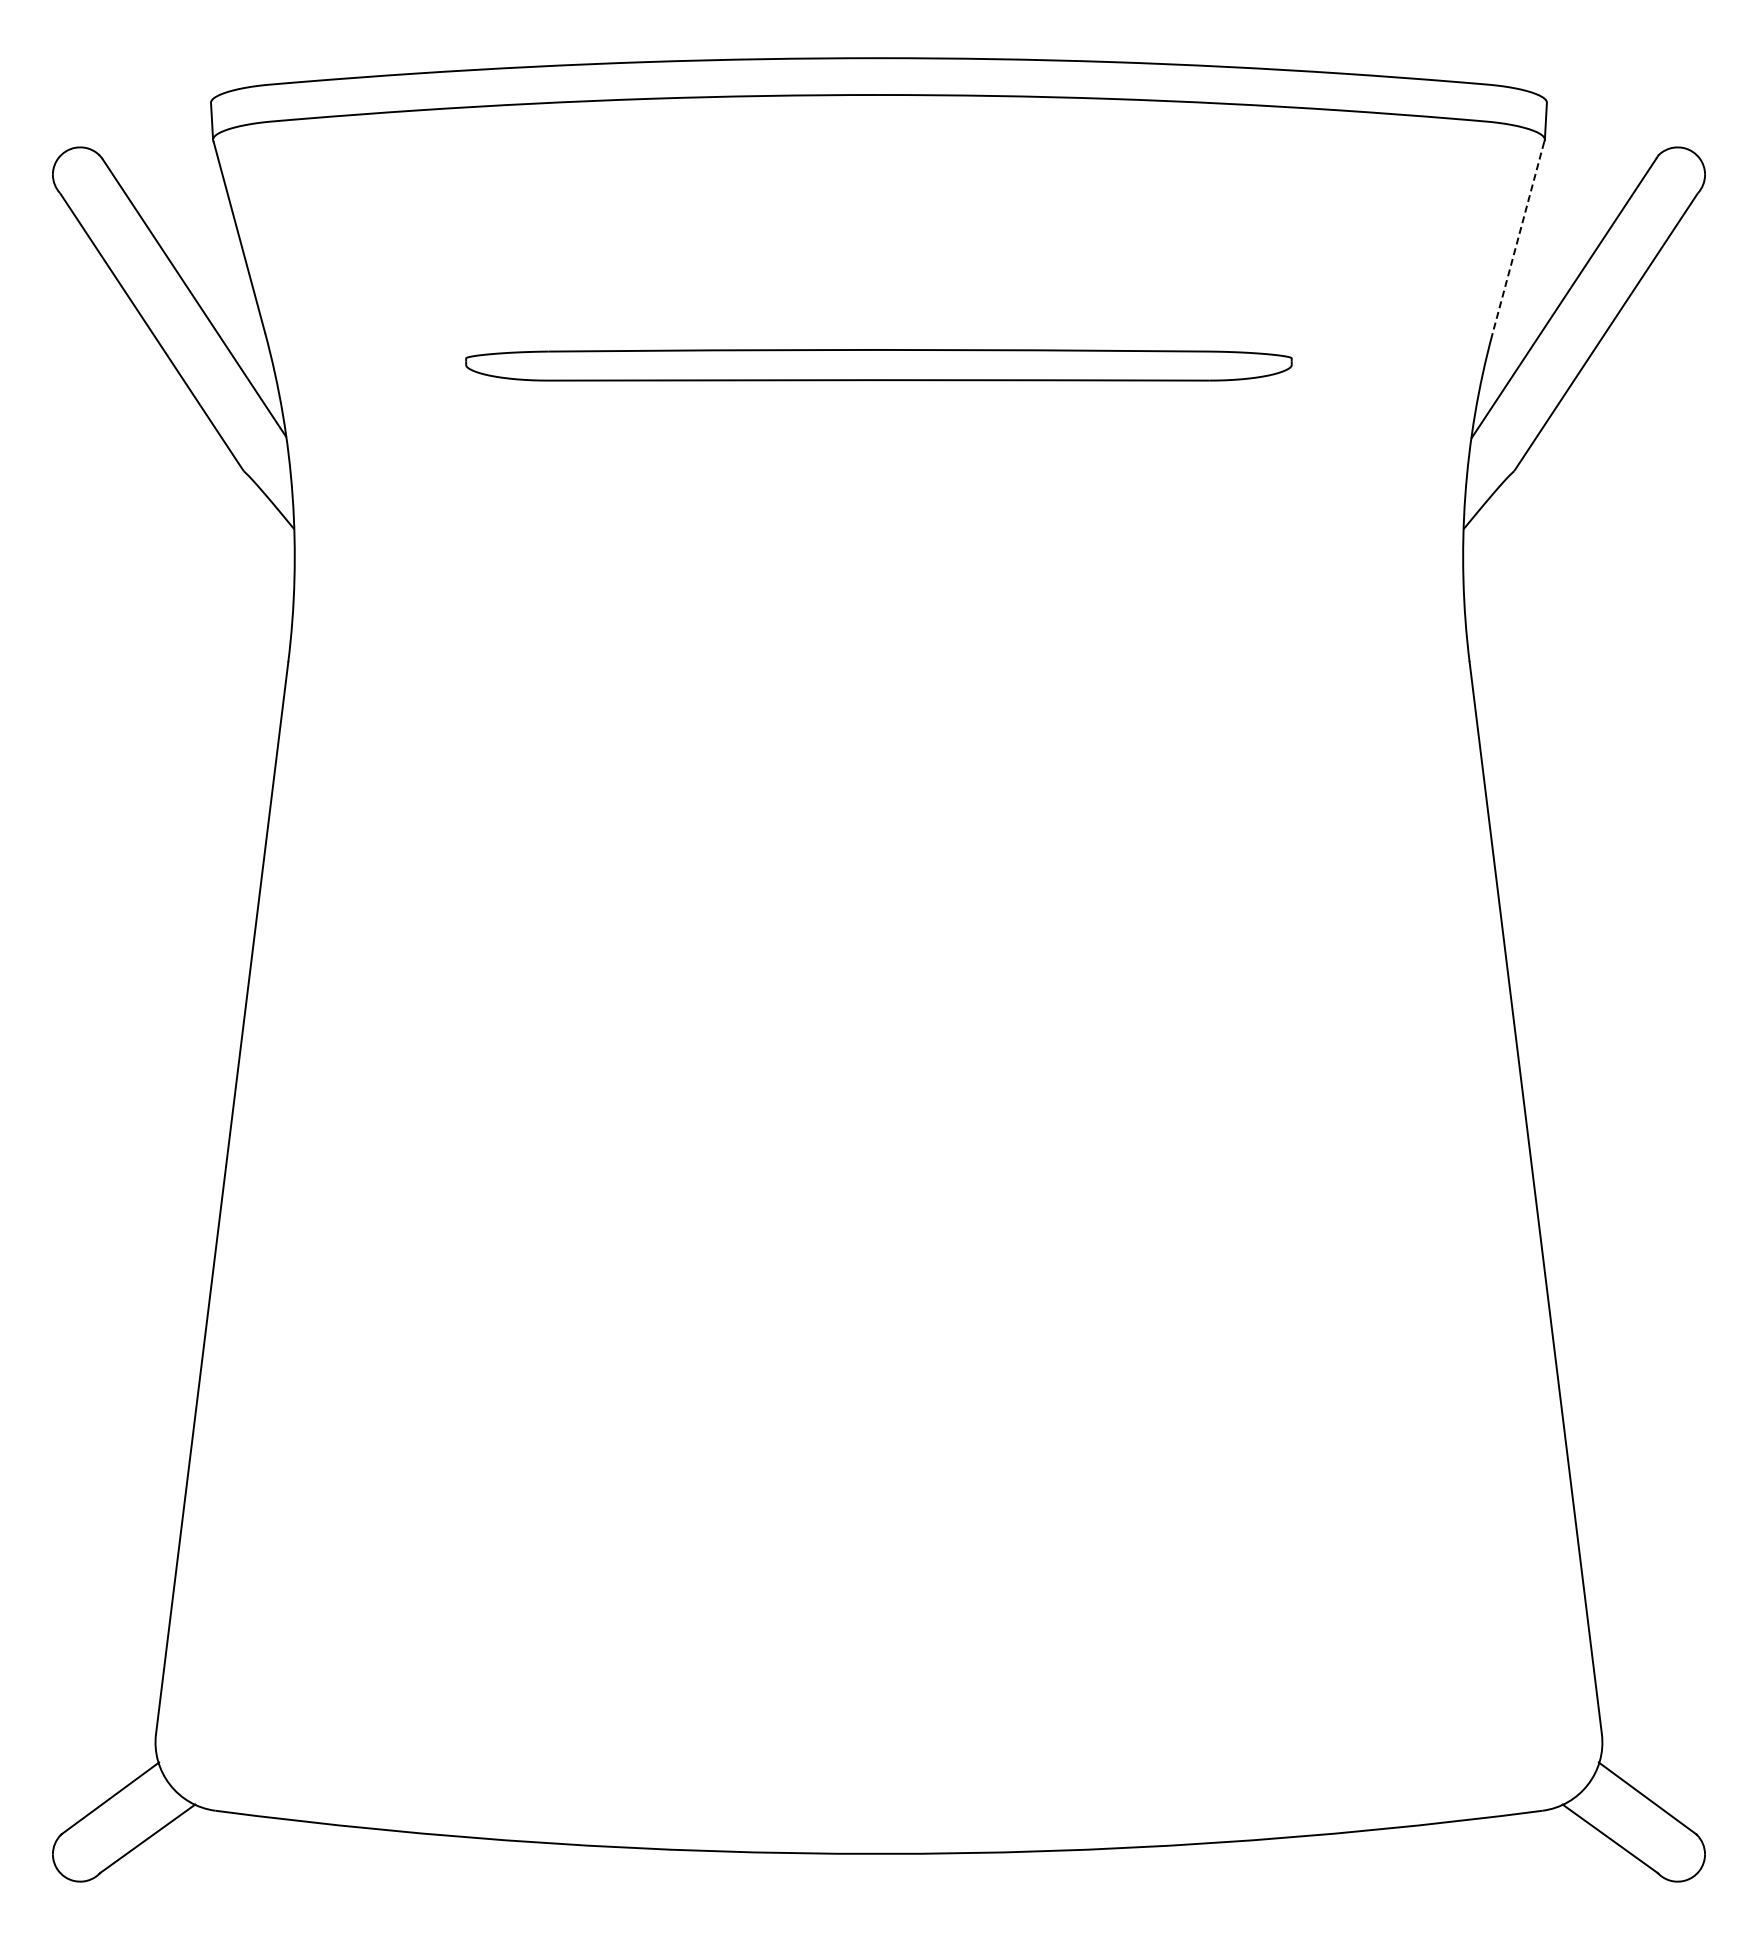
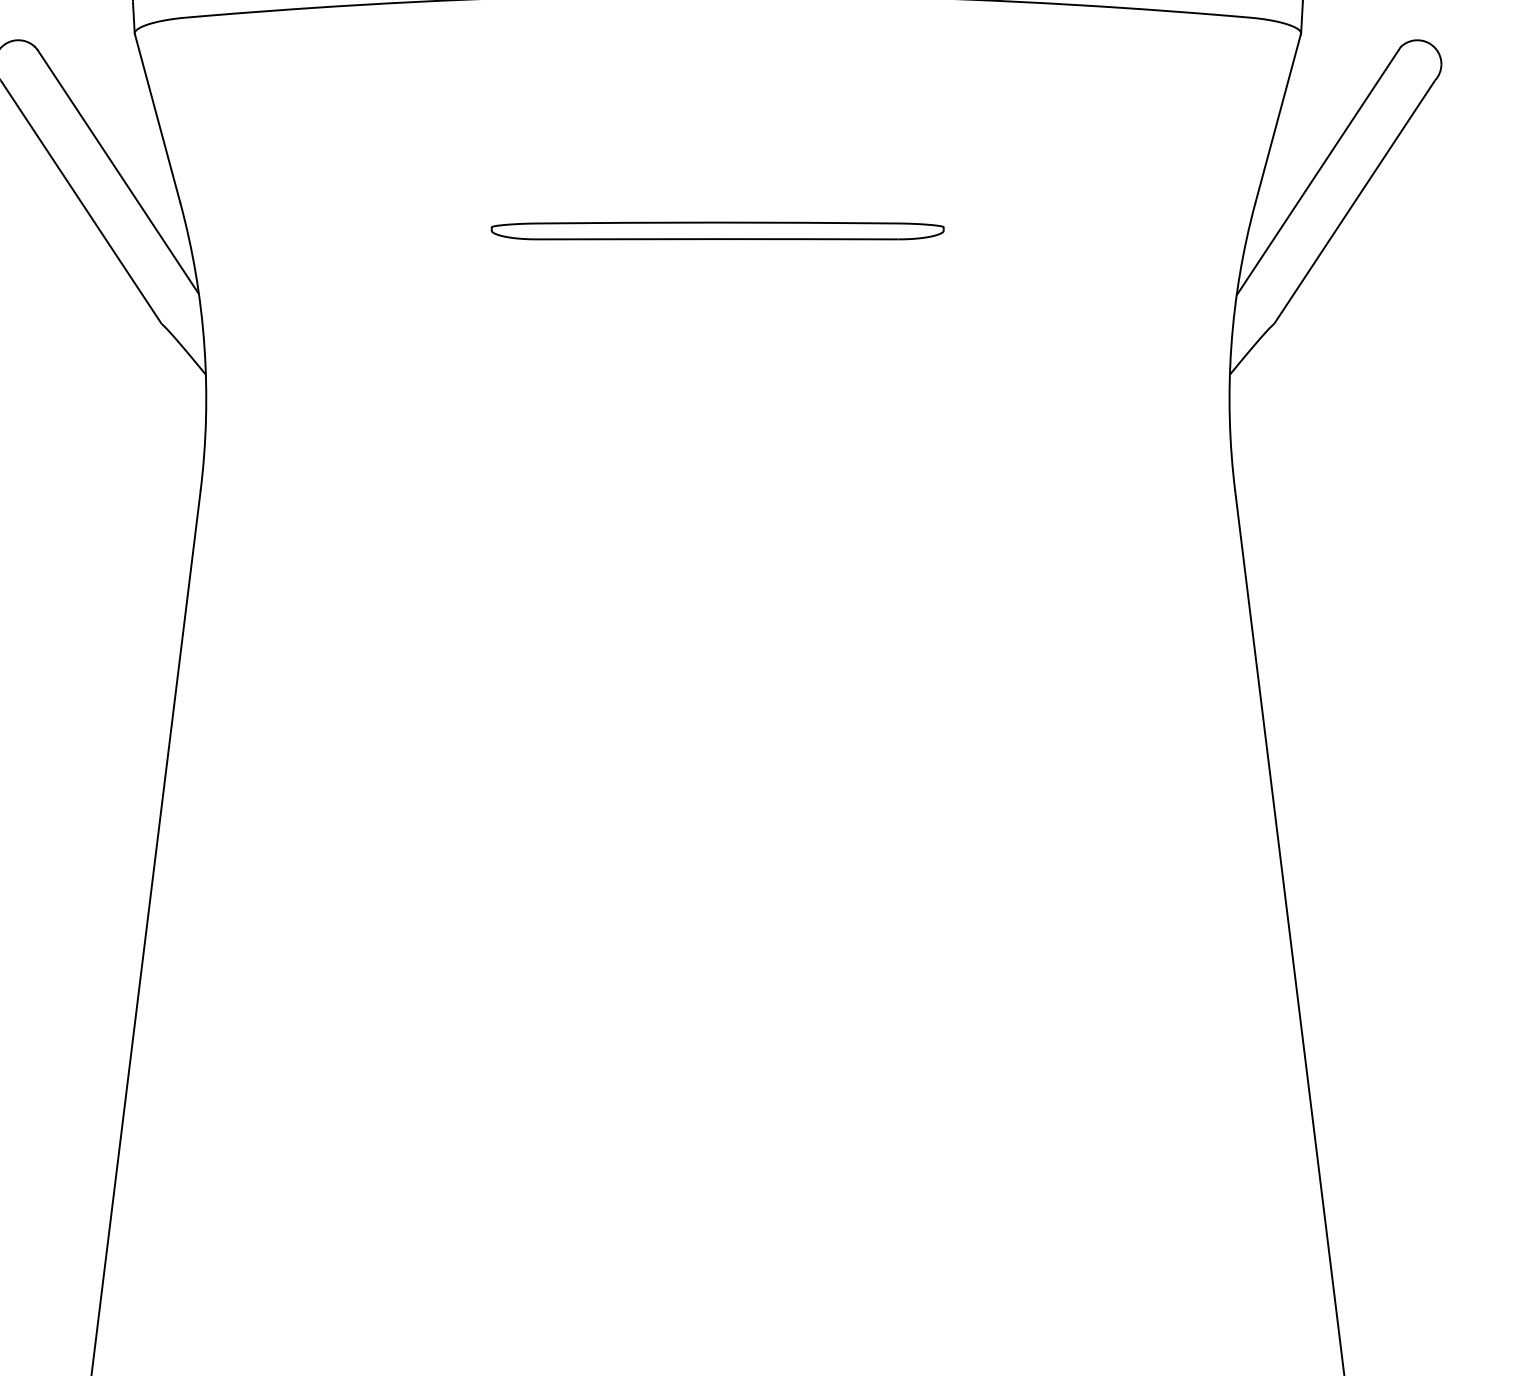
line: (1518, 237) -> (1278, 119), dashed -> solid
part: (878, 364) -> (717, 230), size x0.62

